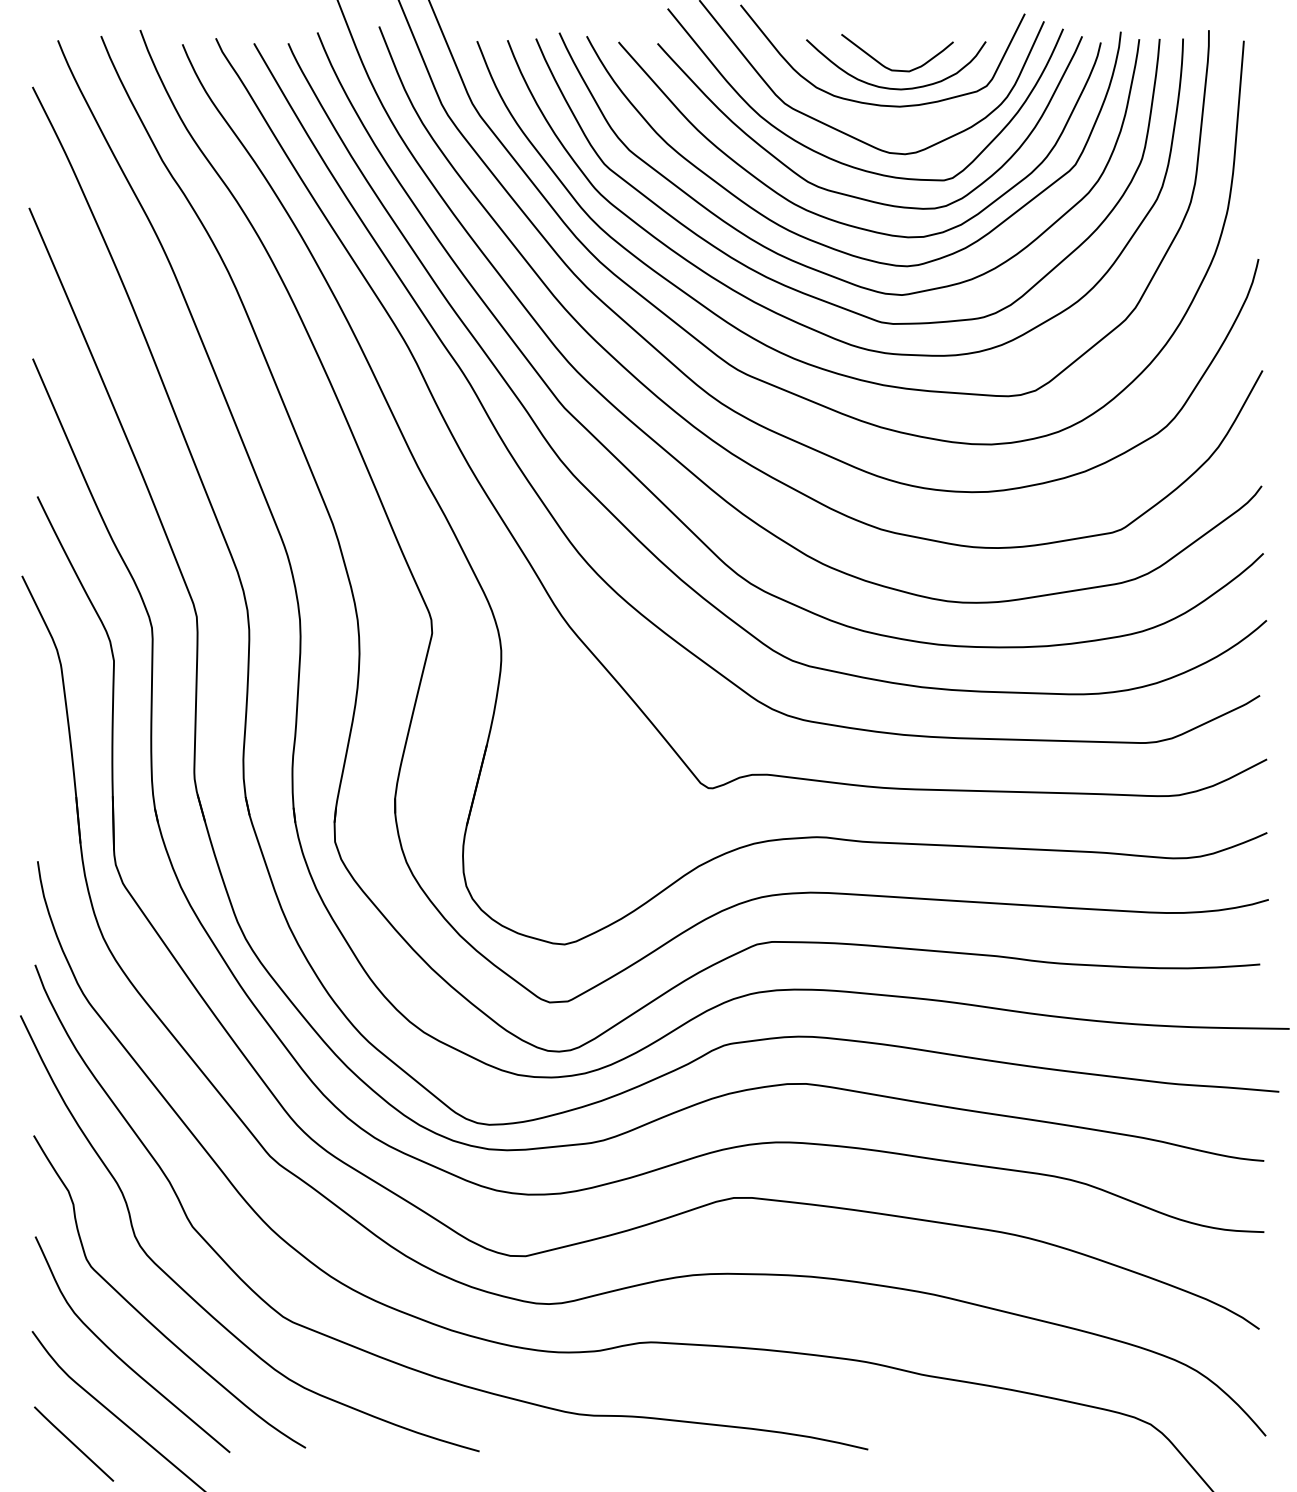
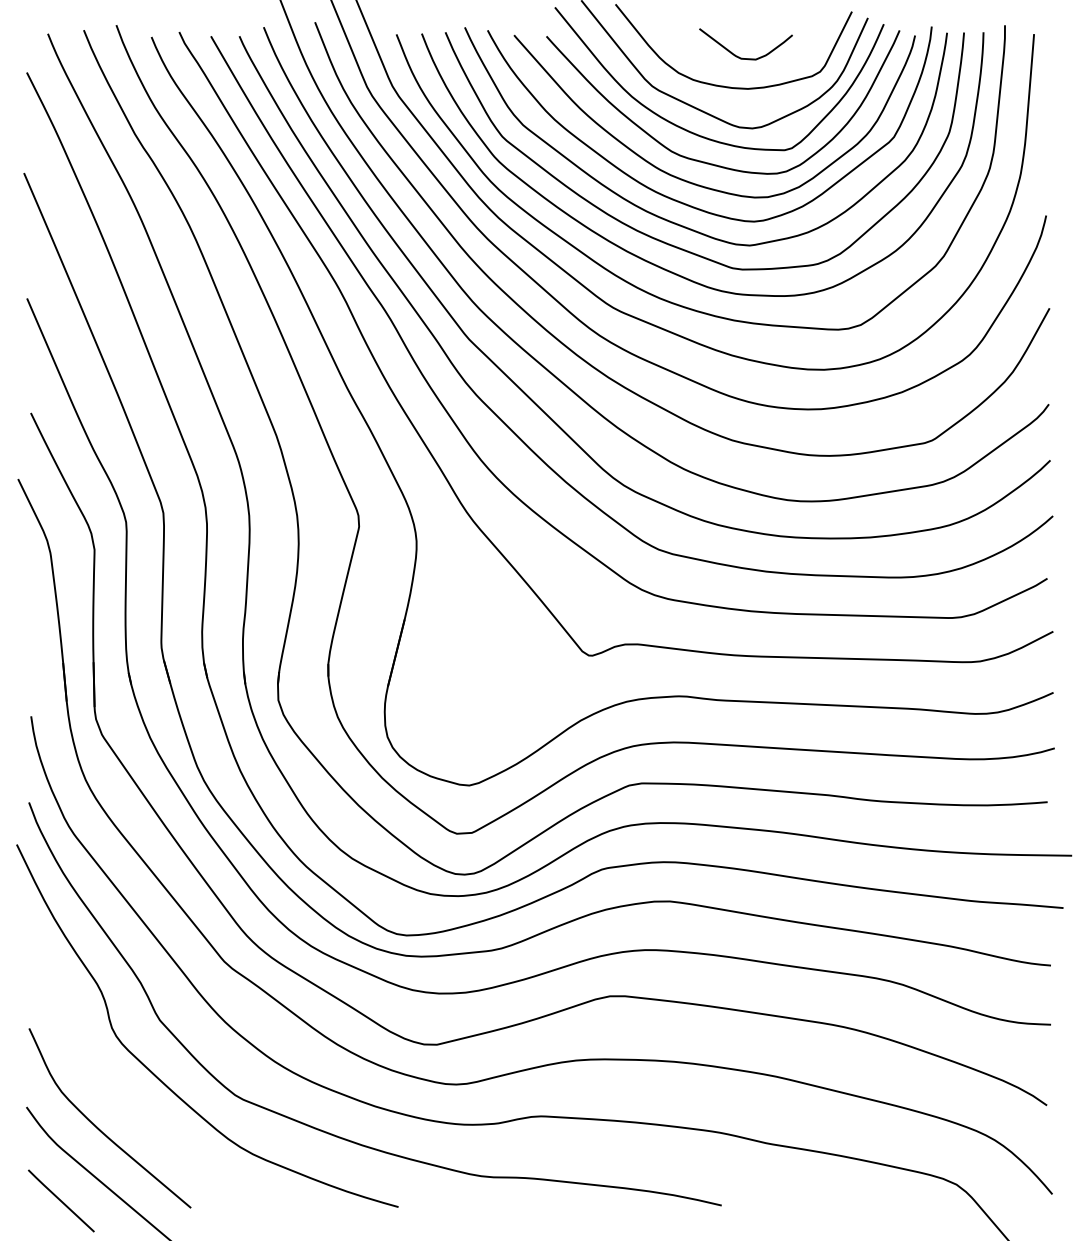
curve: (890, 87) -> (740, 72), removed
curve: (148, 1319) -> (123, 1097), removed

